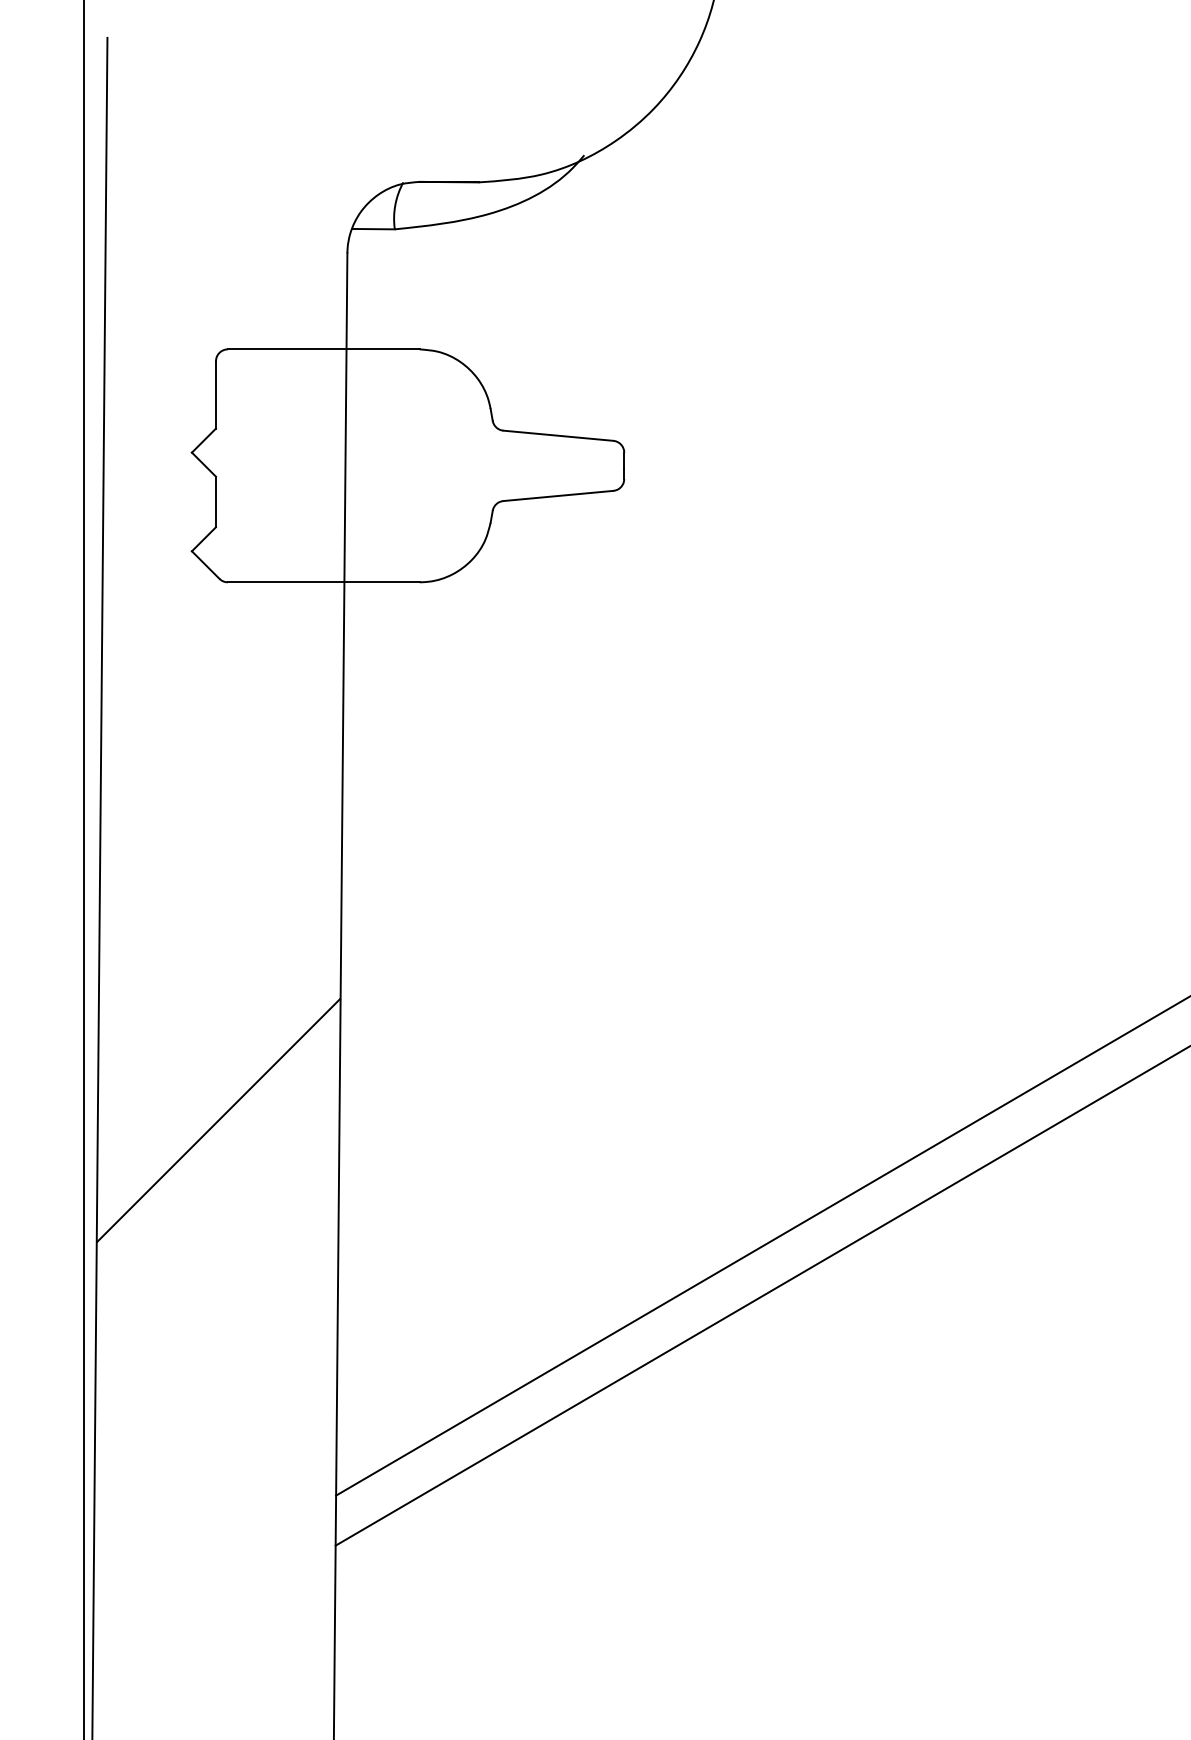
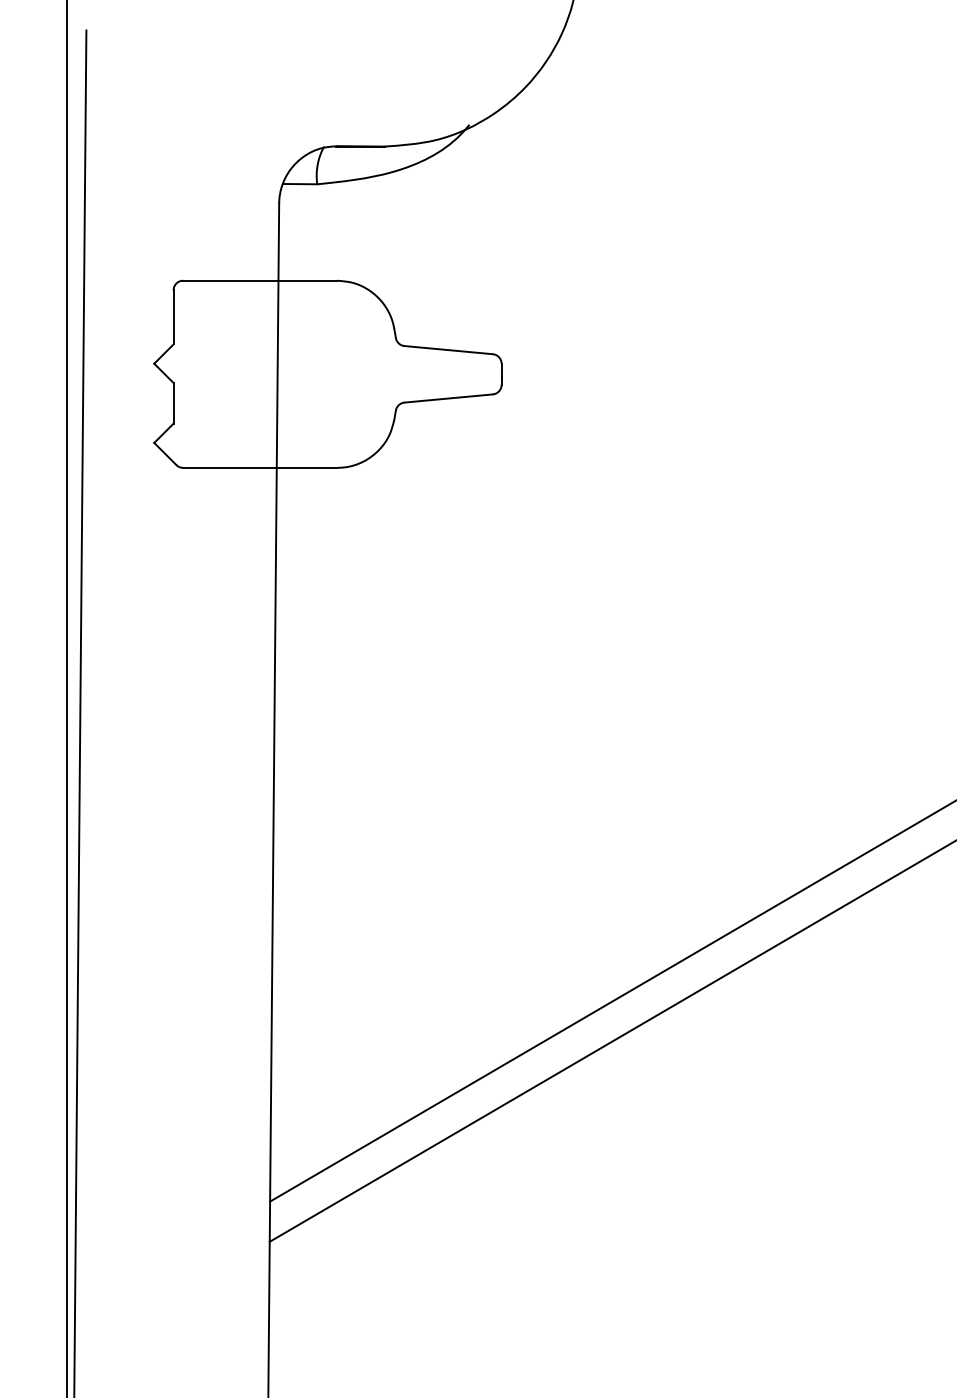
hatch: (218, 1120) -> (175, 900), removed

